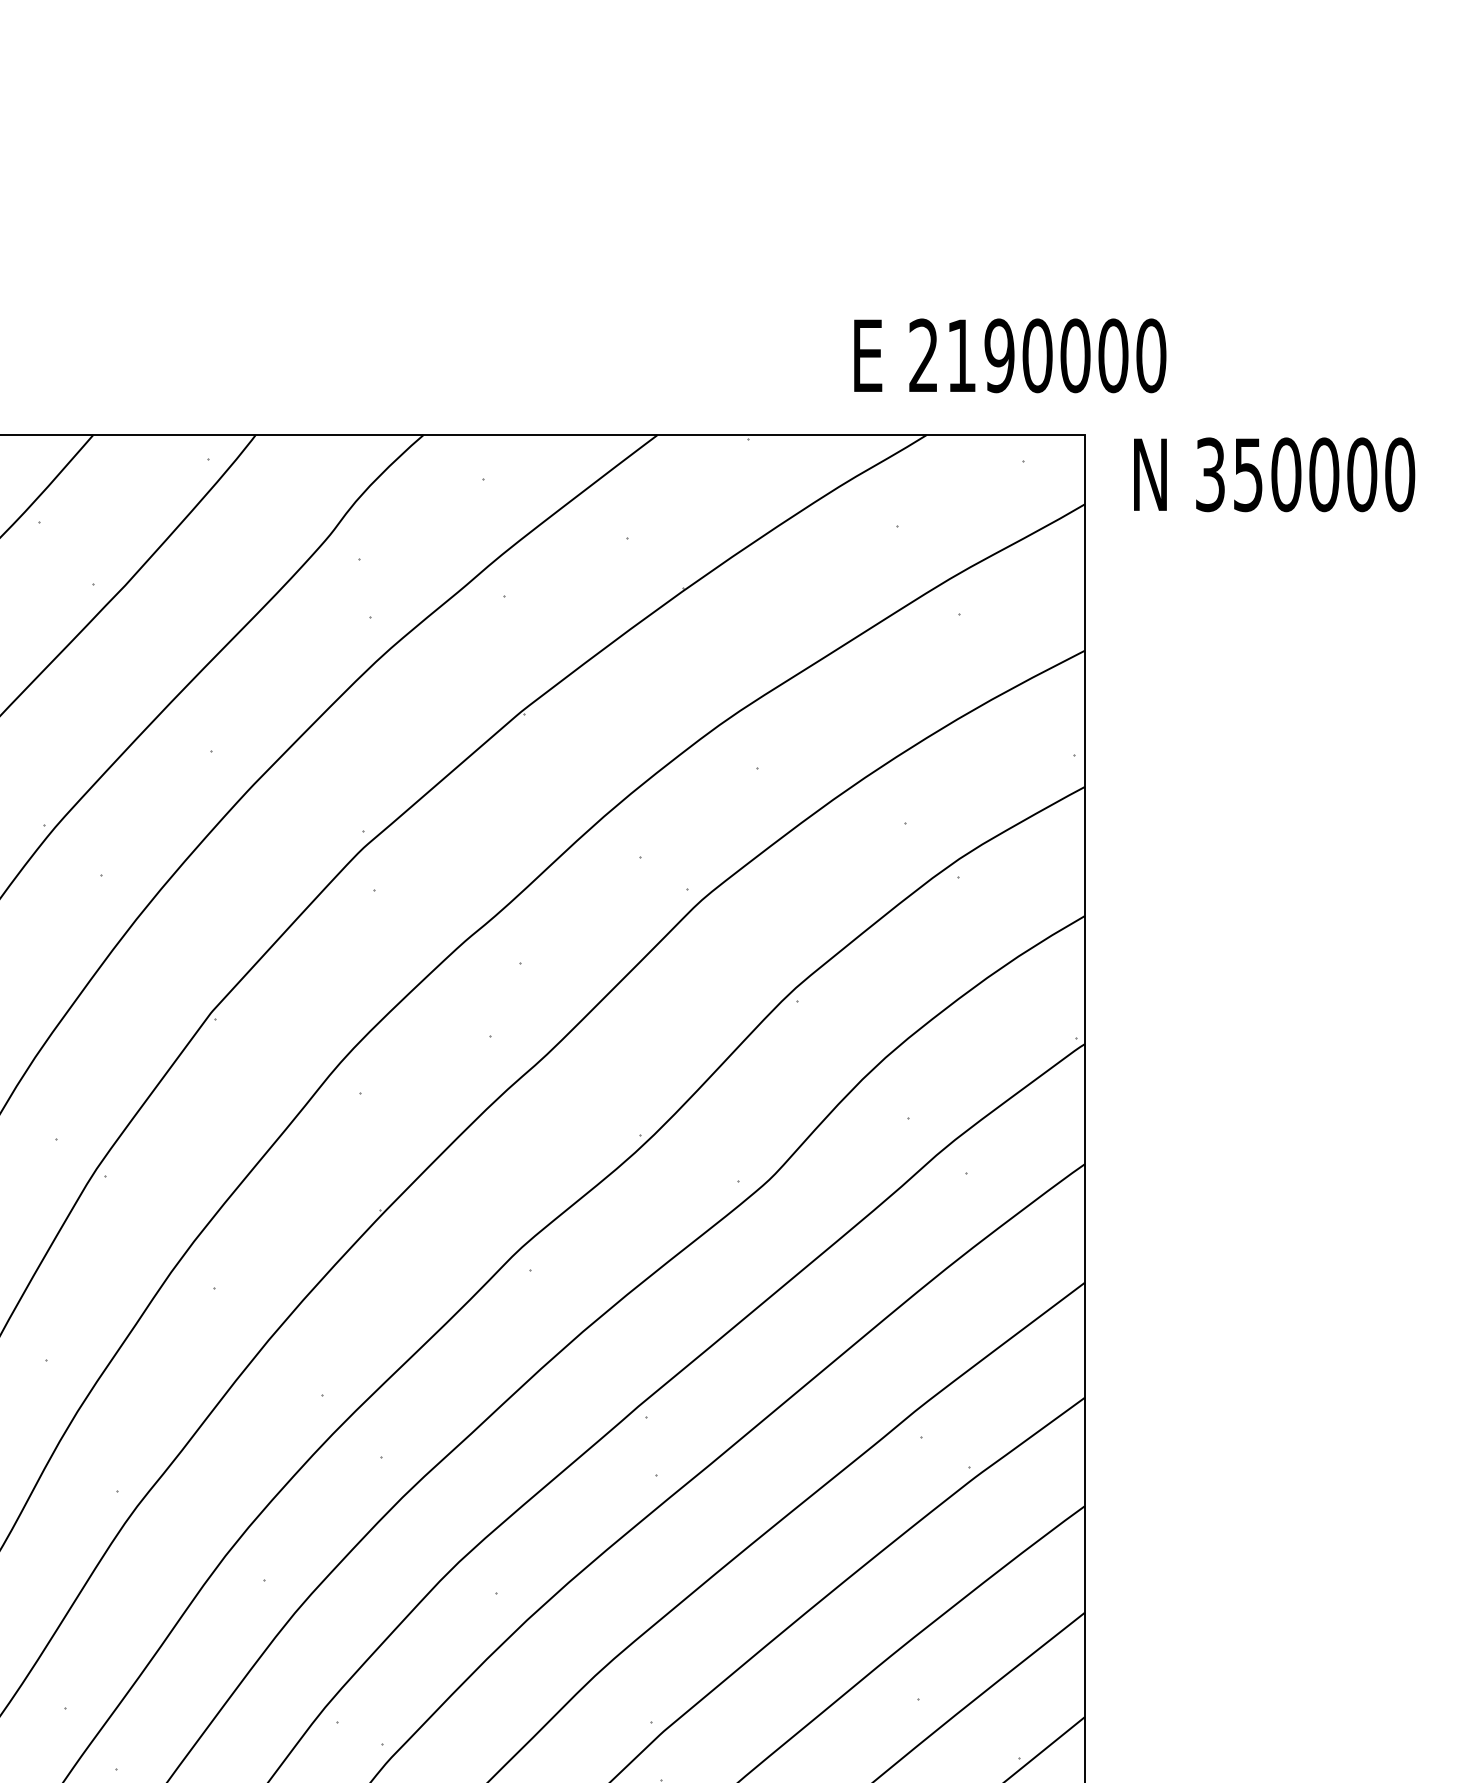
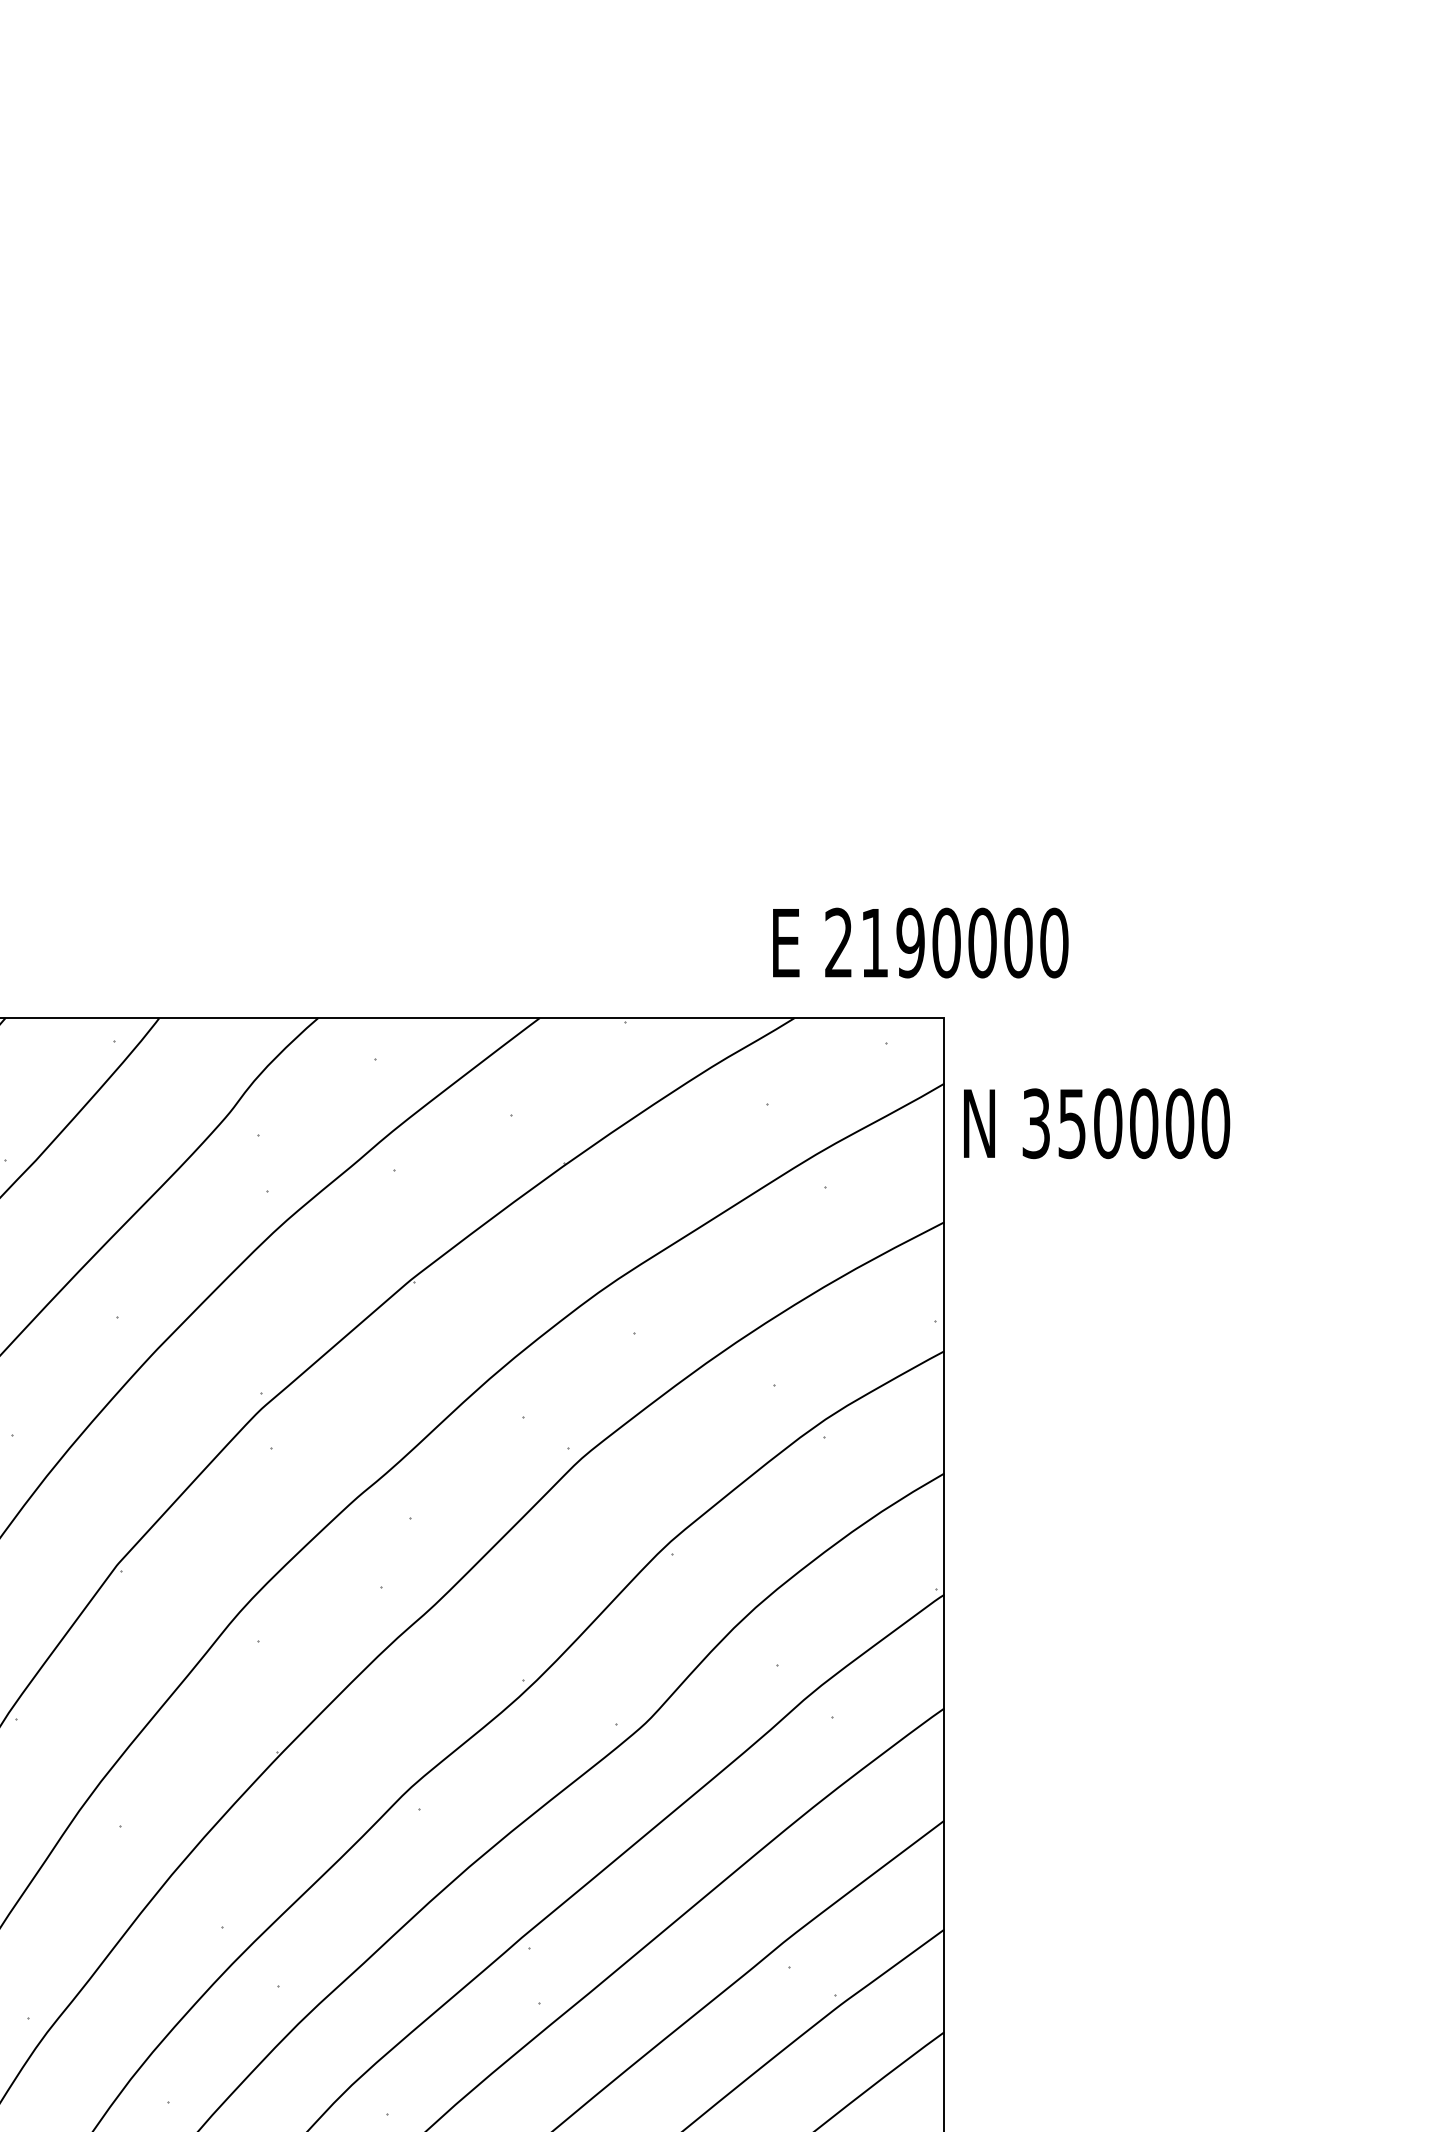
text: (1009, 355) -> (920, 942), moved
text: (1275, 474) -> (1097, 1123), moved

